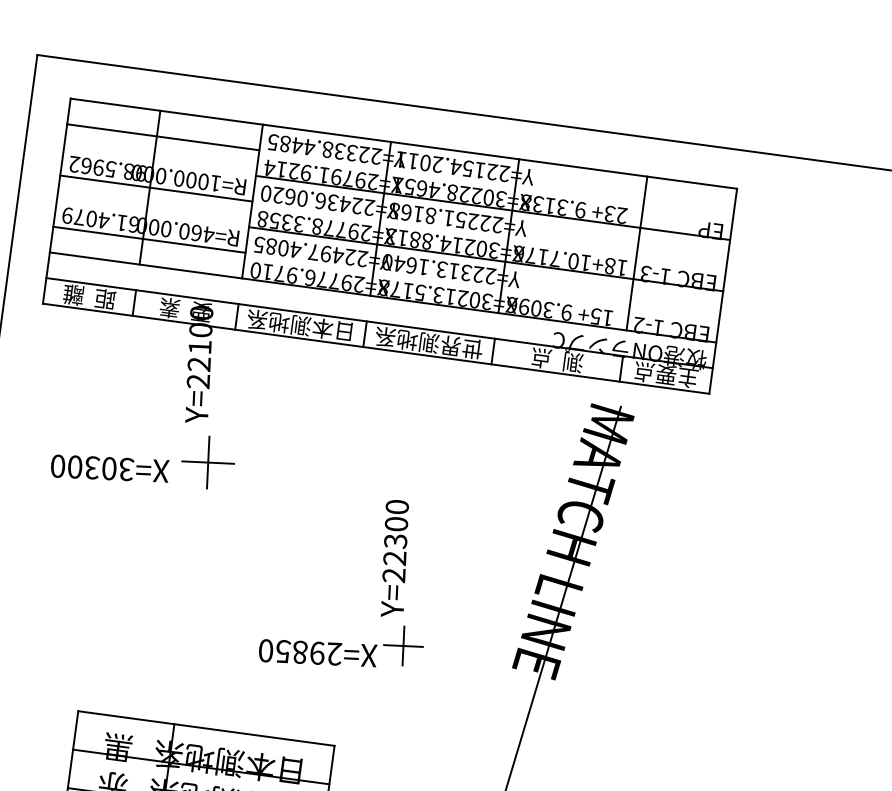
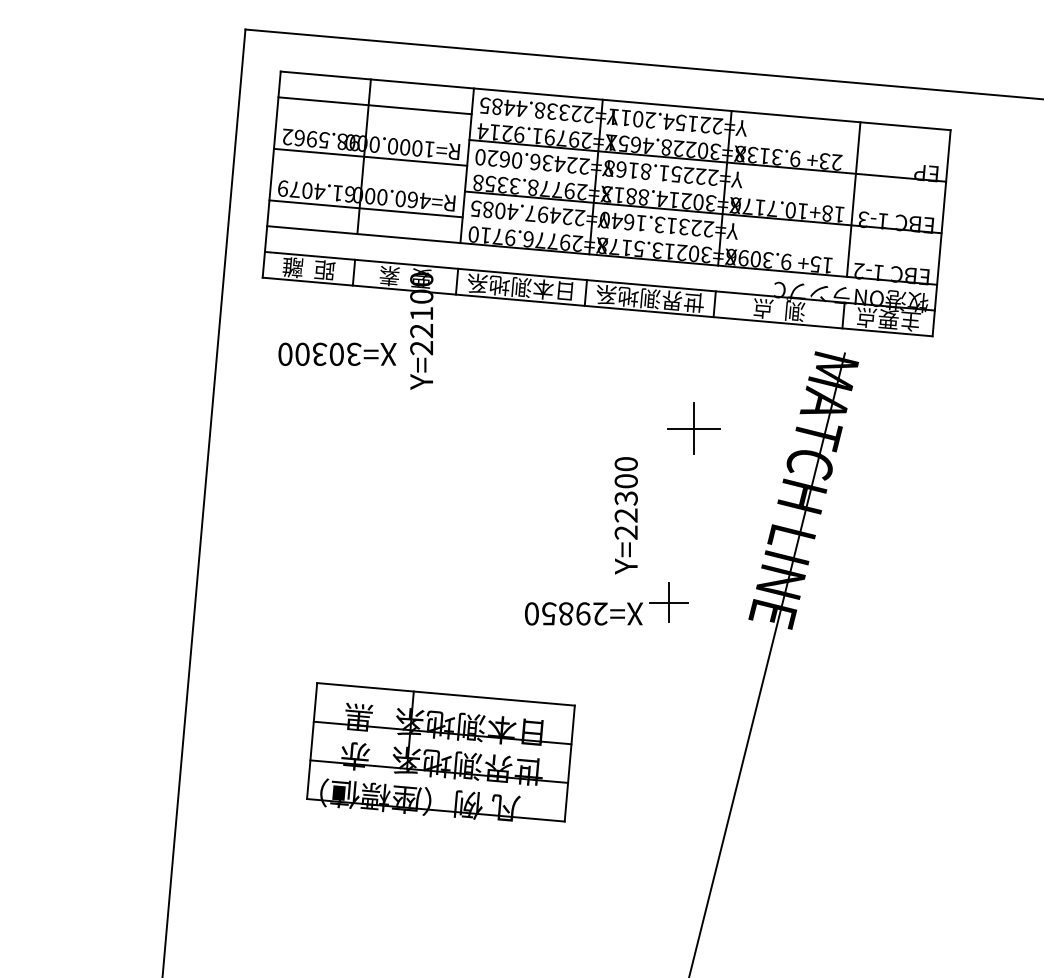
part: (207, 462) -> (693, 428), moved
text: (110, 467) -> (337, 353), moved
part: (341, 643) -> (606, 603), moved

